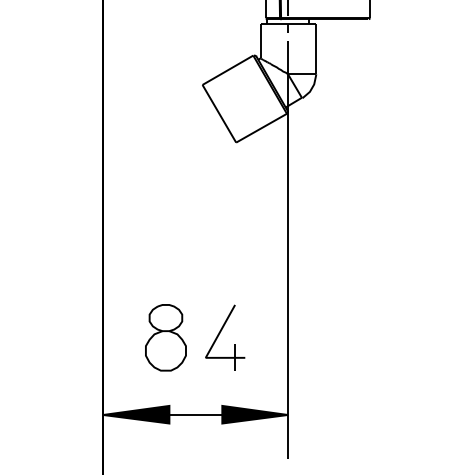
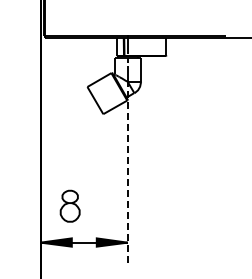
line: (287, 266) -> (127, 172), solid -> dashed
part: (223, 336) -> (97, 205), removed

